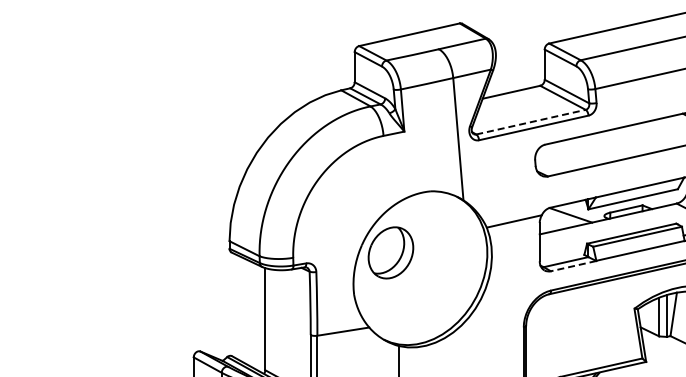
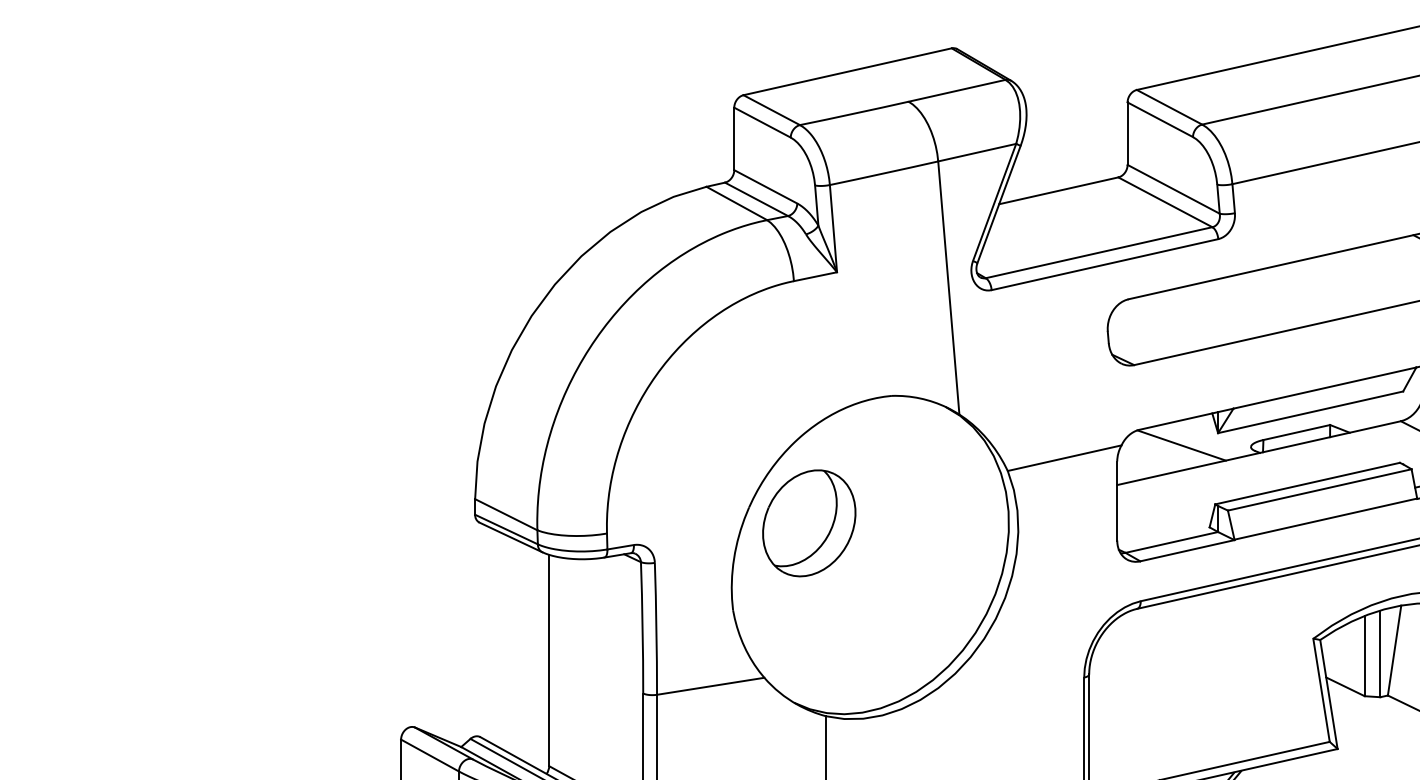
line: (531, 122) -> (1100, 253), dashed -> solid
line: (573, 266) -> (1187, 551), dashed -> solid

